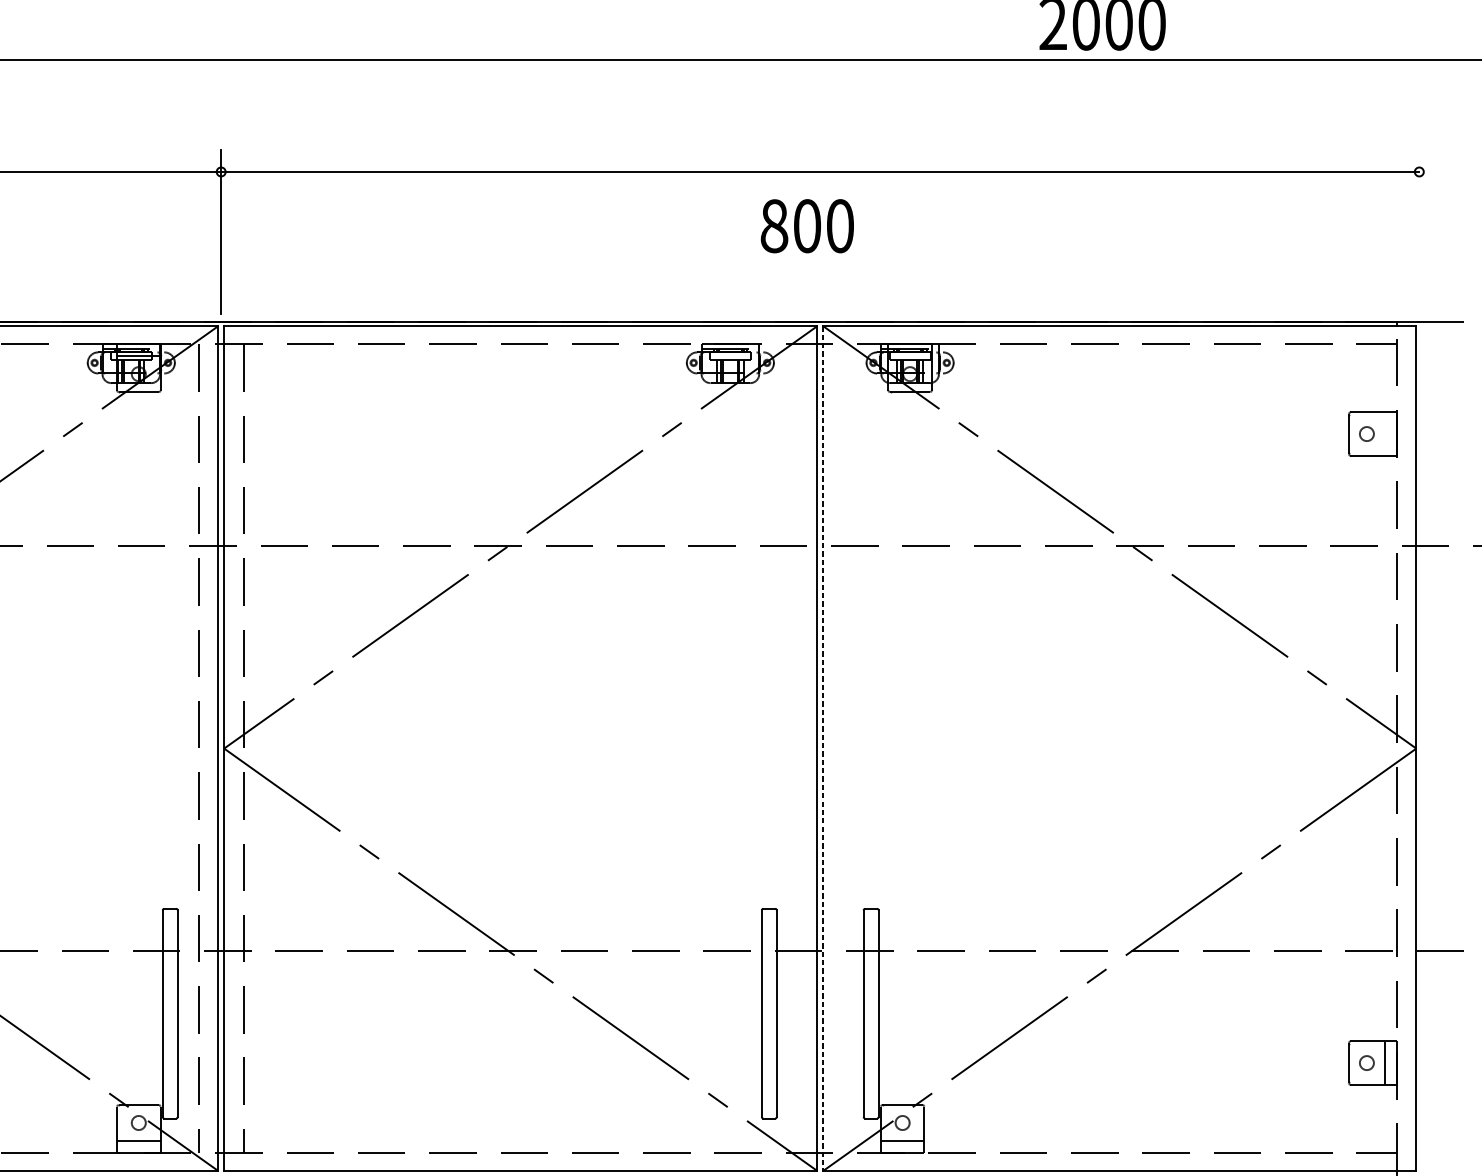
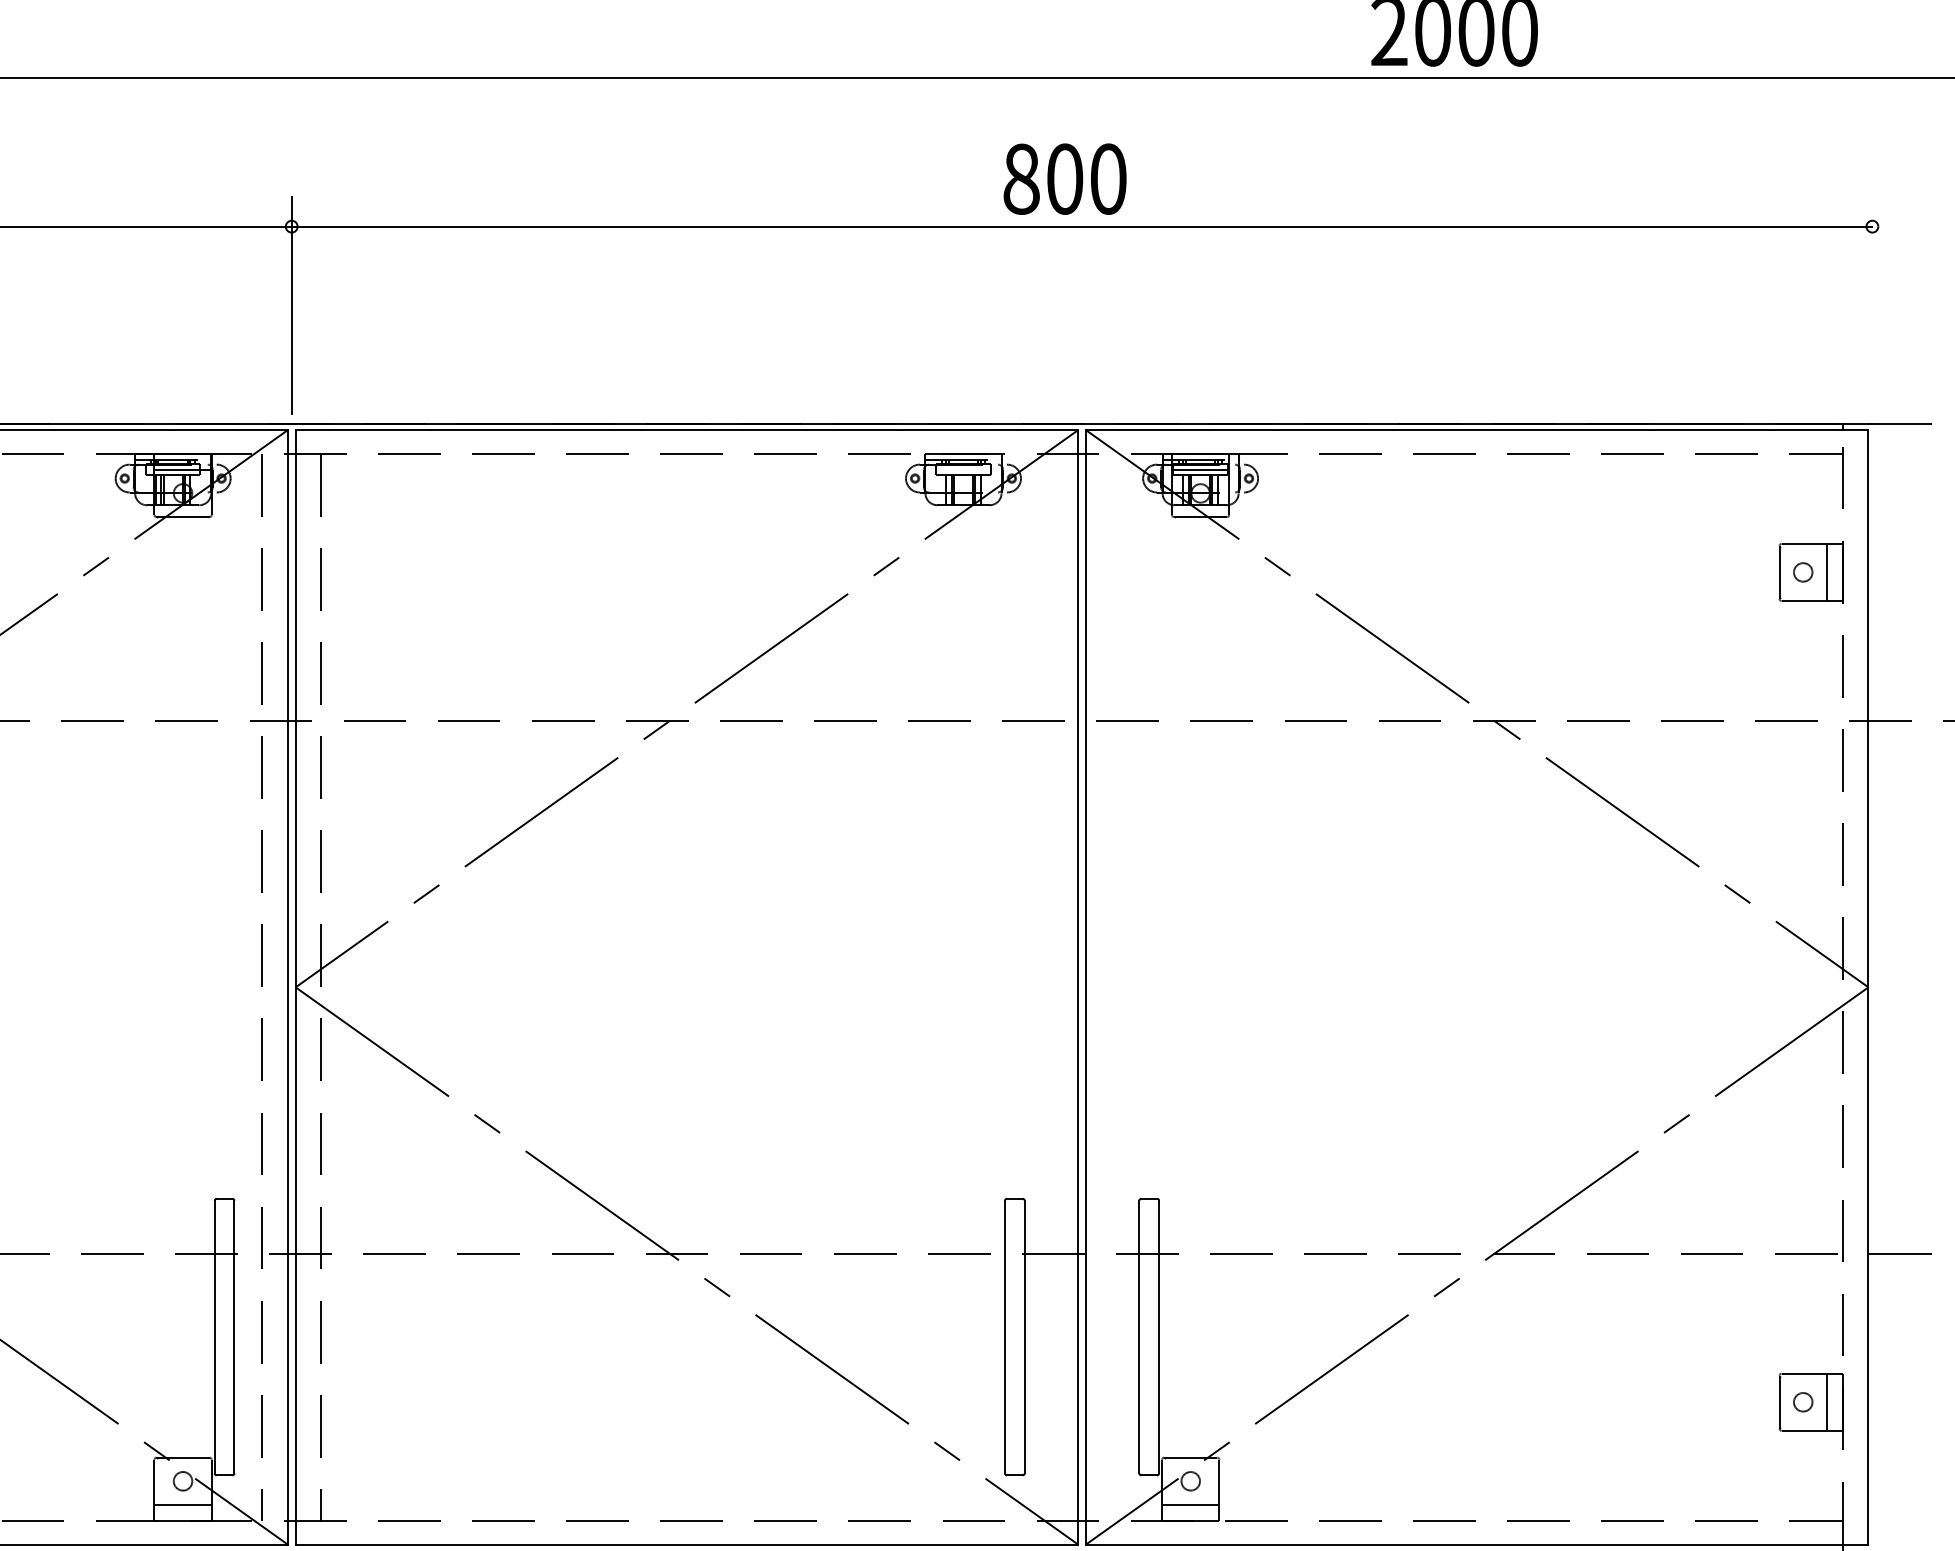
text: (806, 225) -> (1064, 178), moved
line: (910, 356) -> (1200, 469), added
line: (1384, 434) -> (1826, 572), added
line: (823, 748) -> (1086, 987), dashed -> solid

